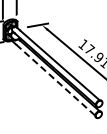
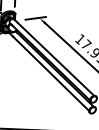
line: (56, 80) -> (51, 74), dashed -> solid

